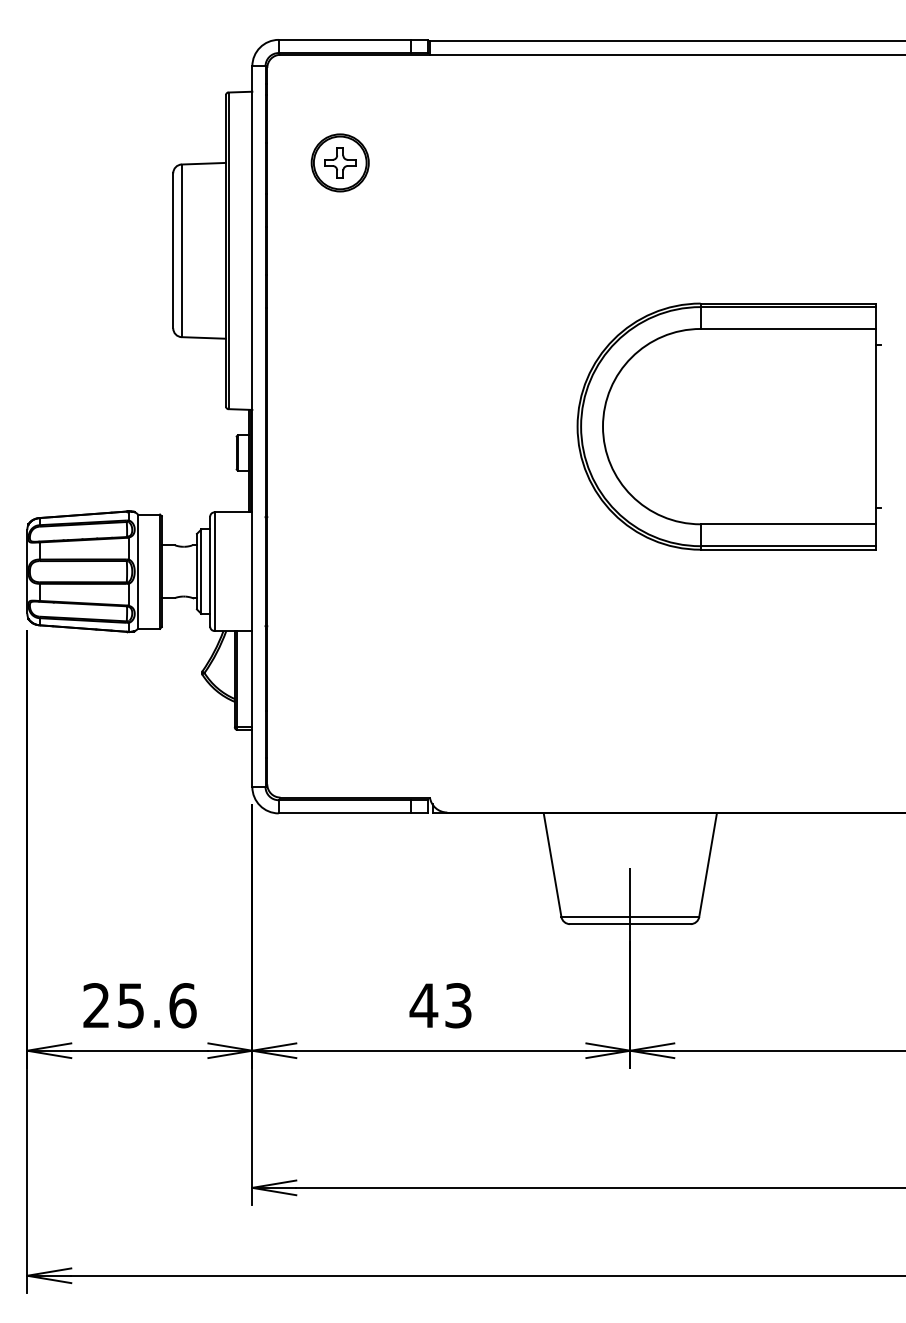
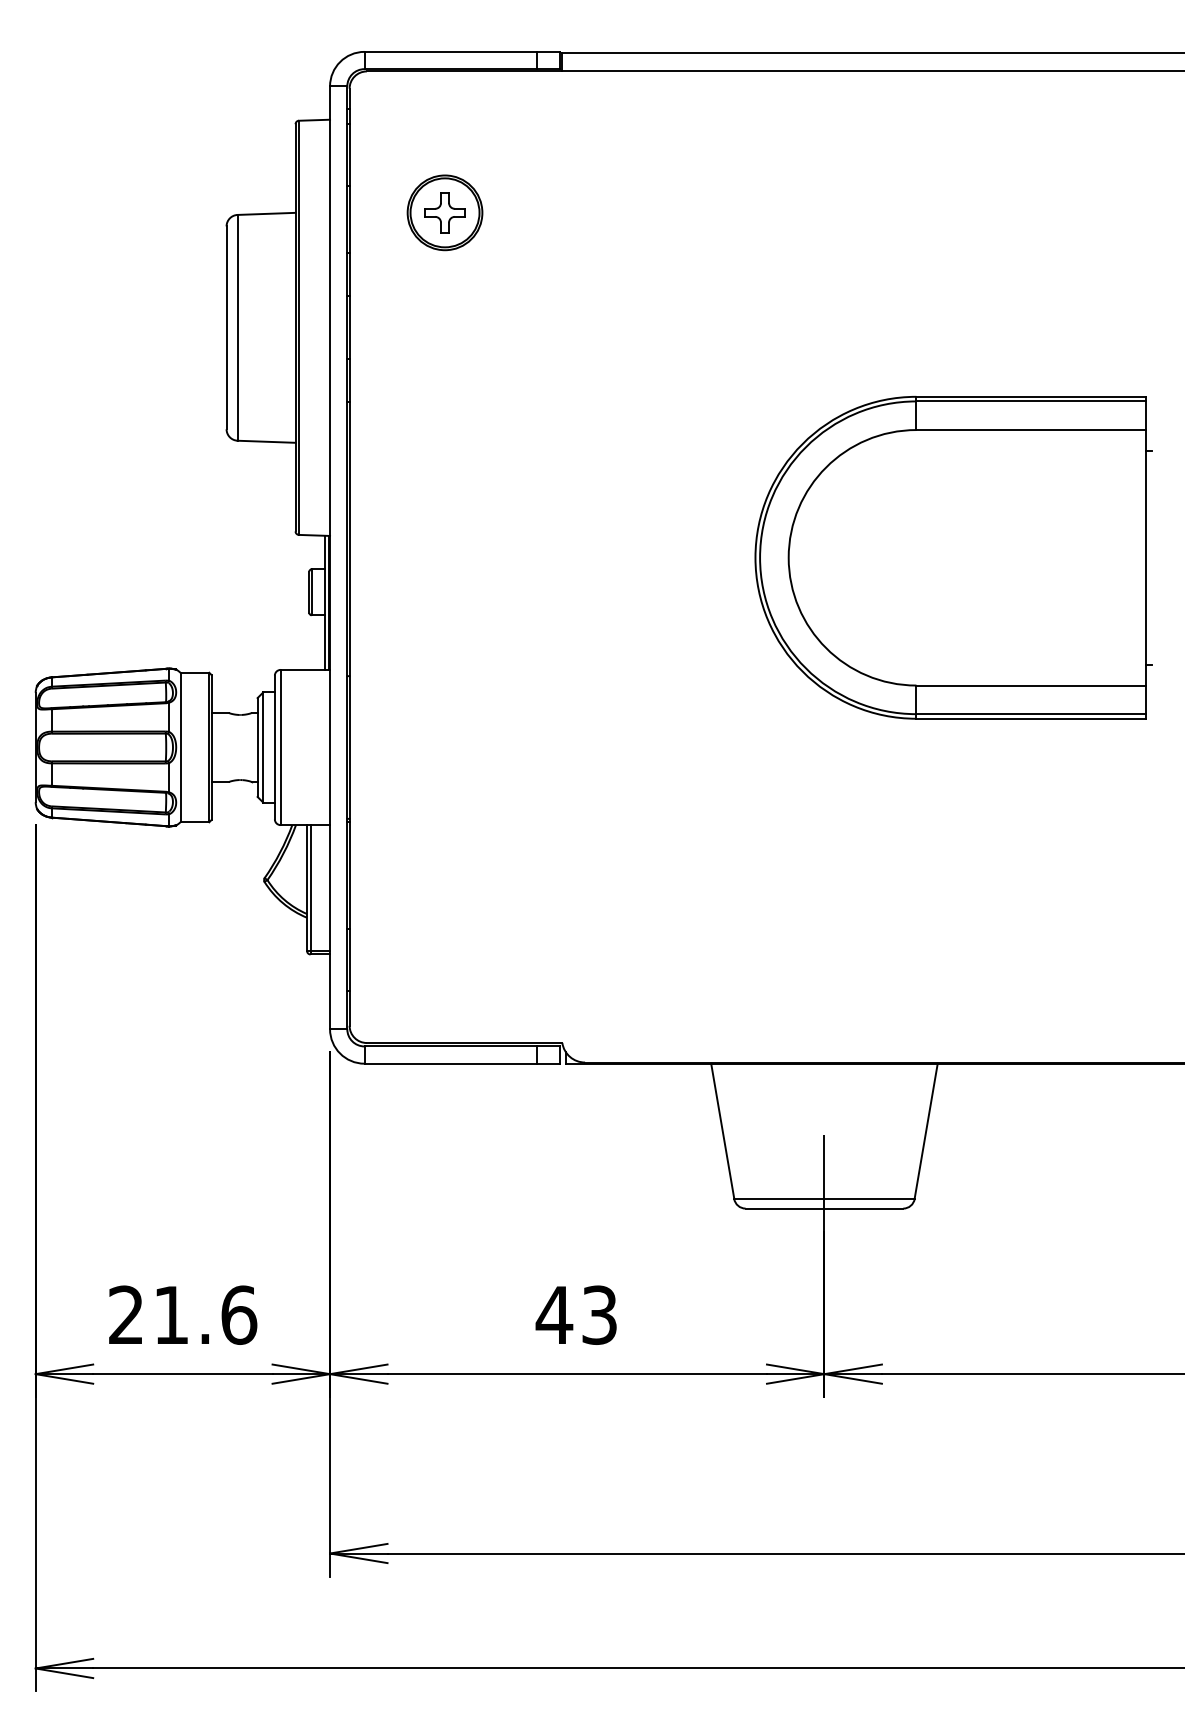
text: (130, 1005) -> (170, 1315), 25.6 -> 21.6

